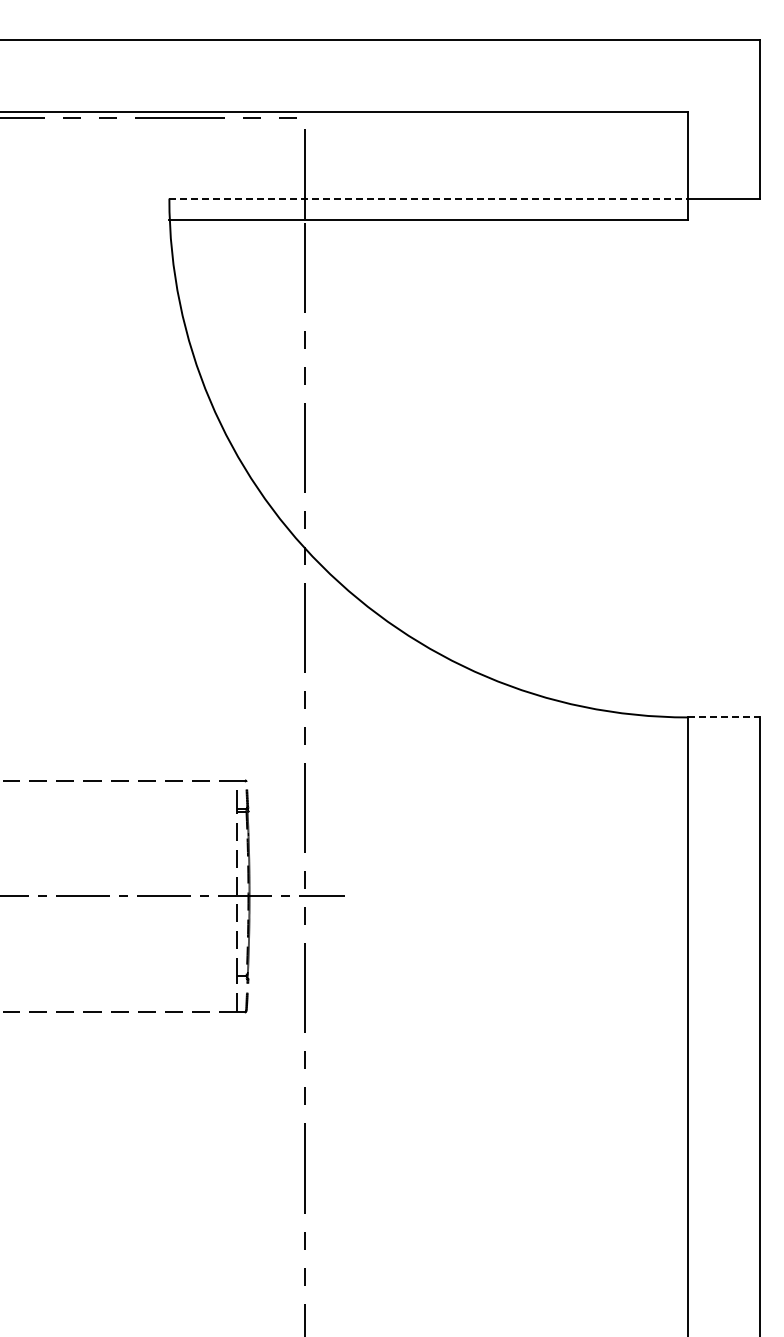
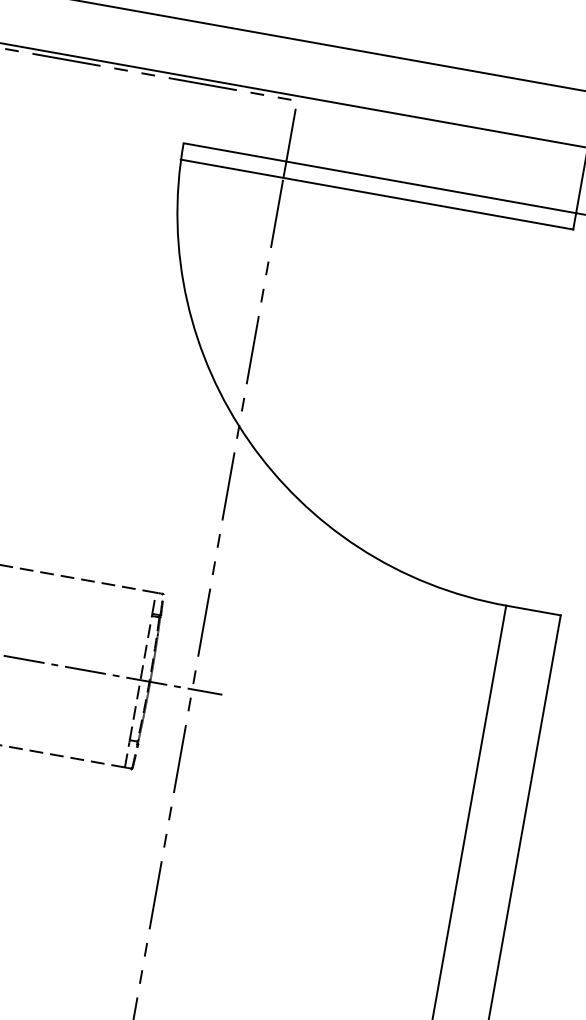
line: (429, 198) -> (380, 178), dashed -> solid
line: (724, 717) -> (533, 610), dashed -> solid

